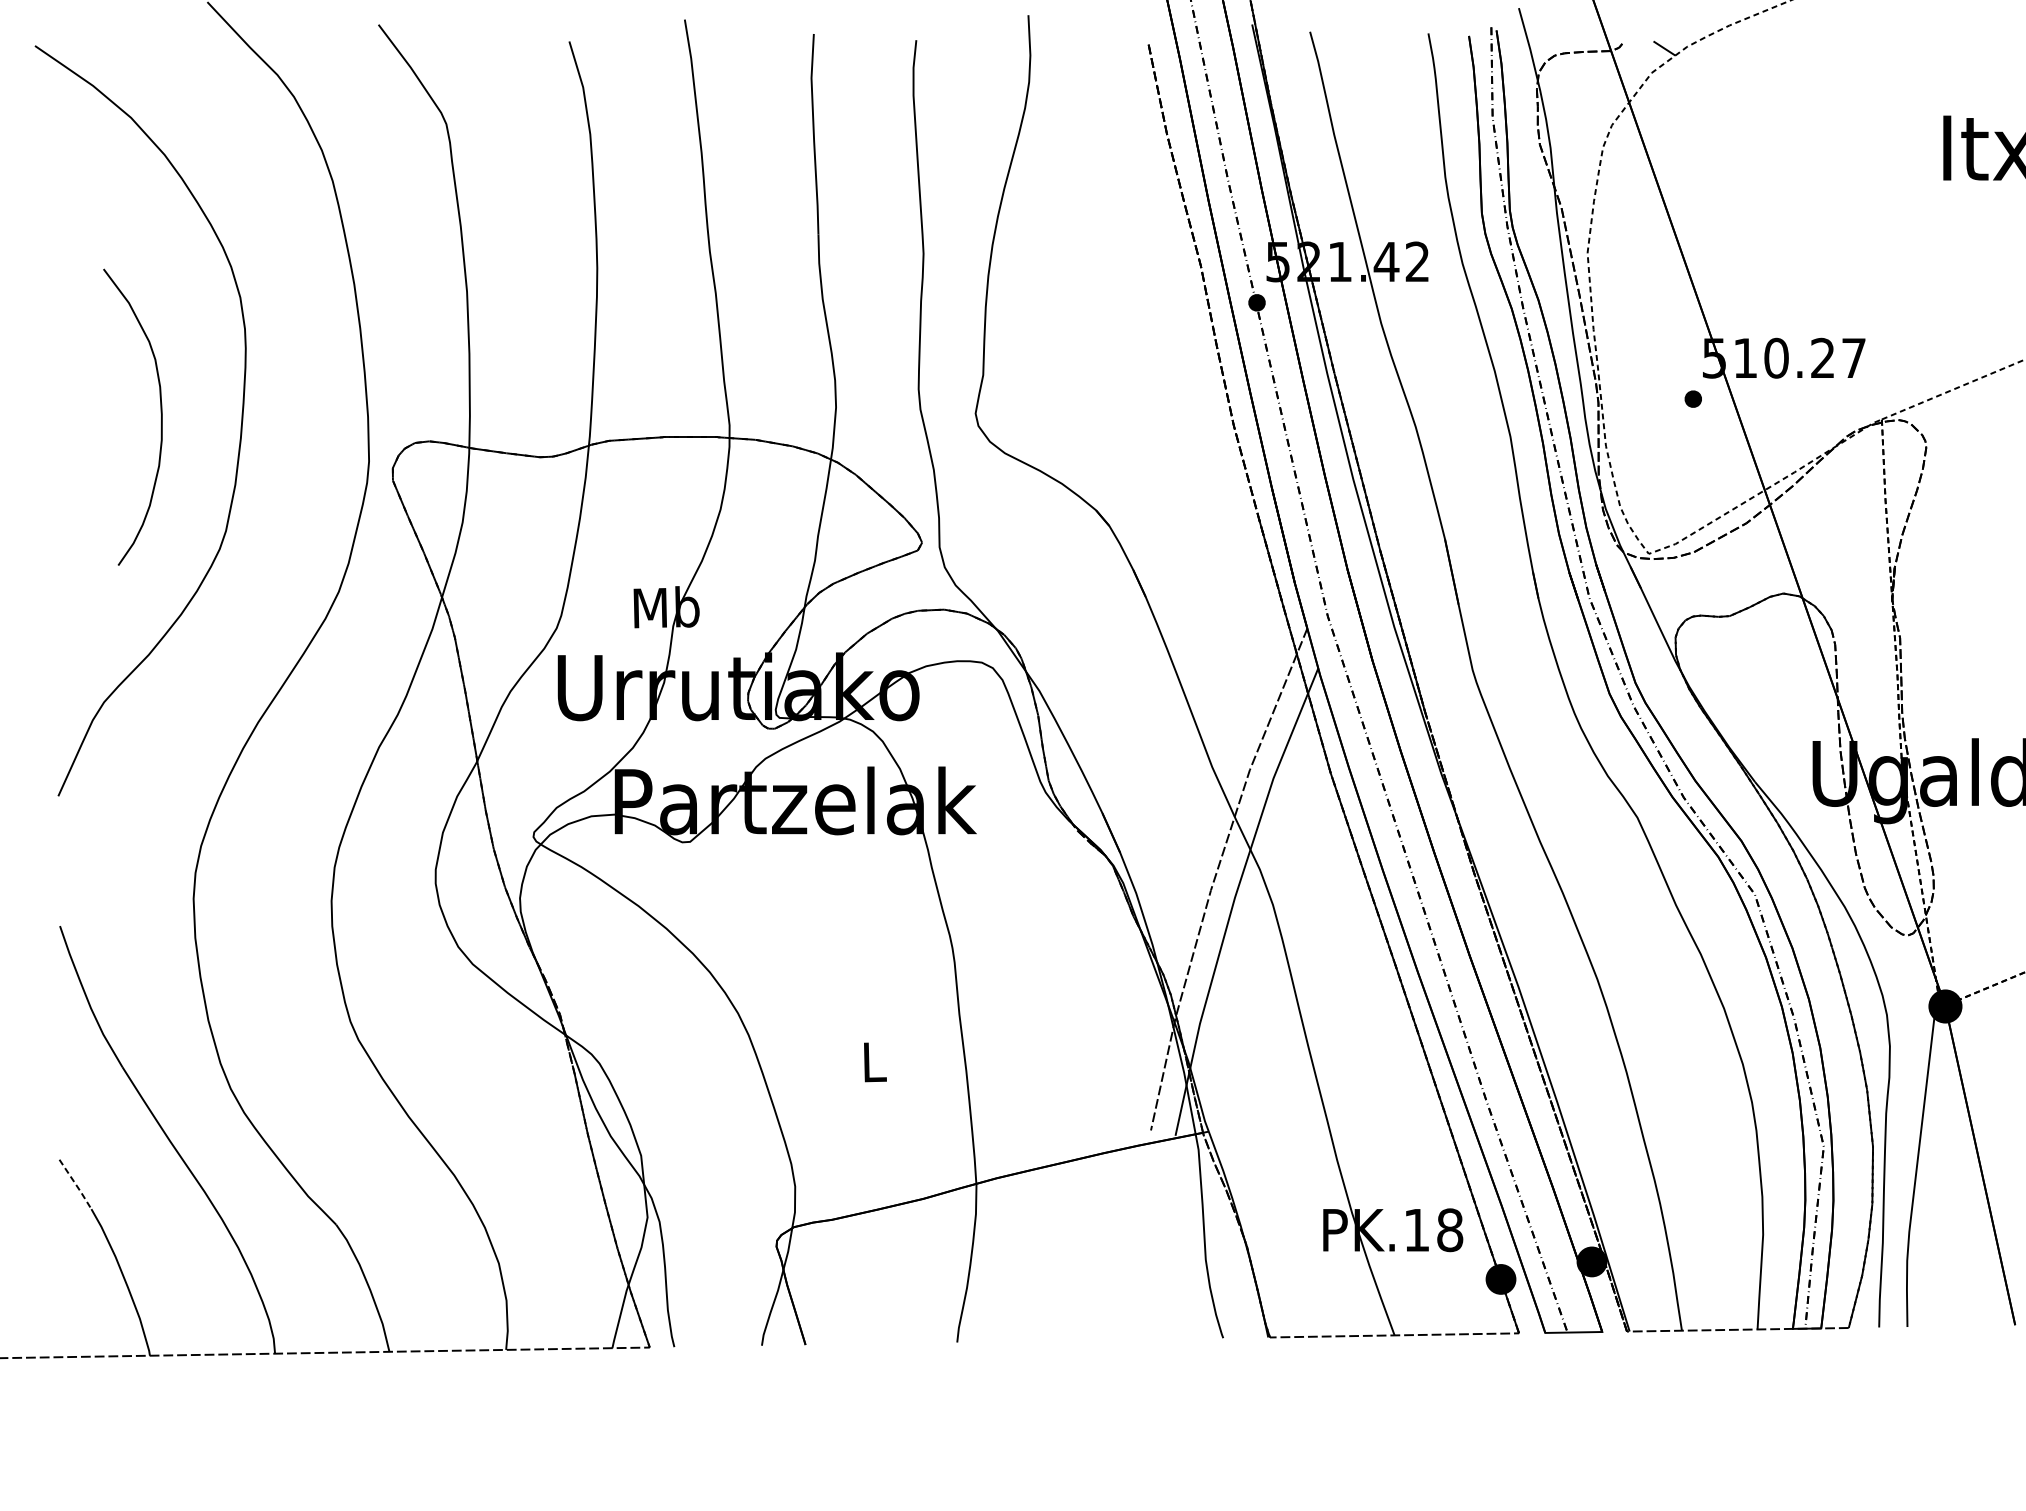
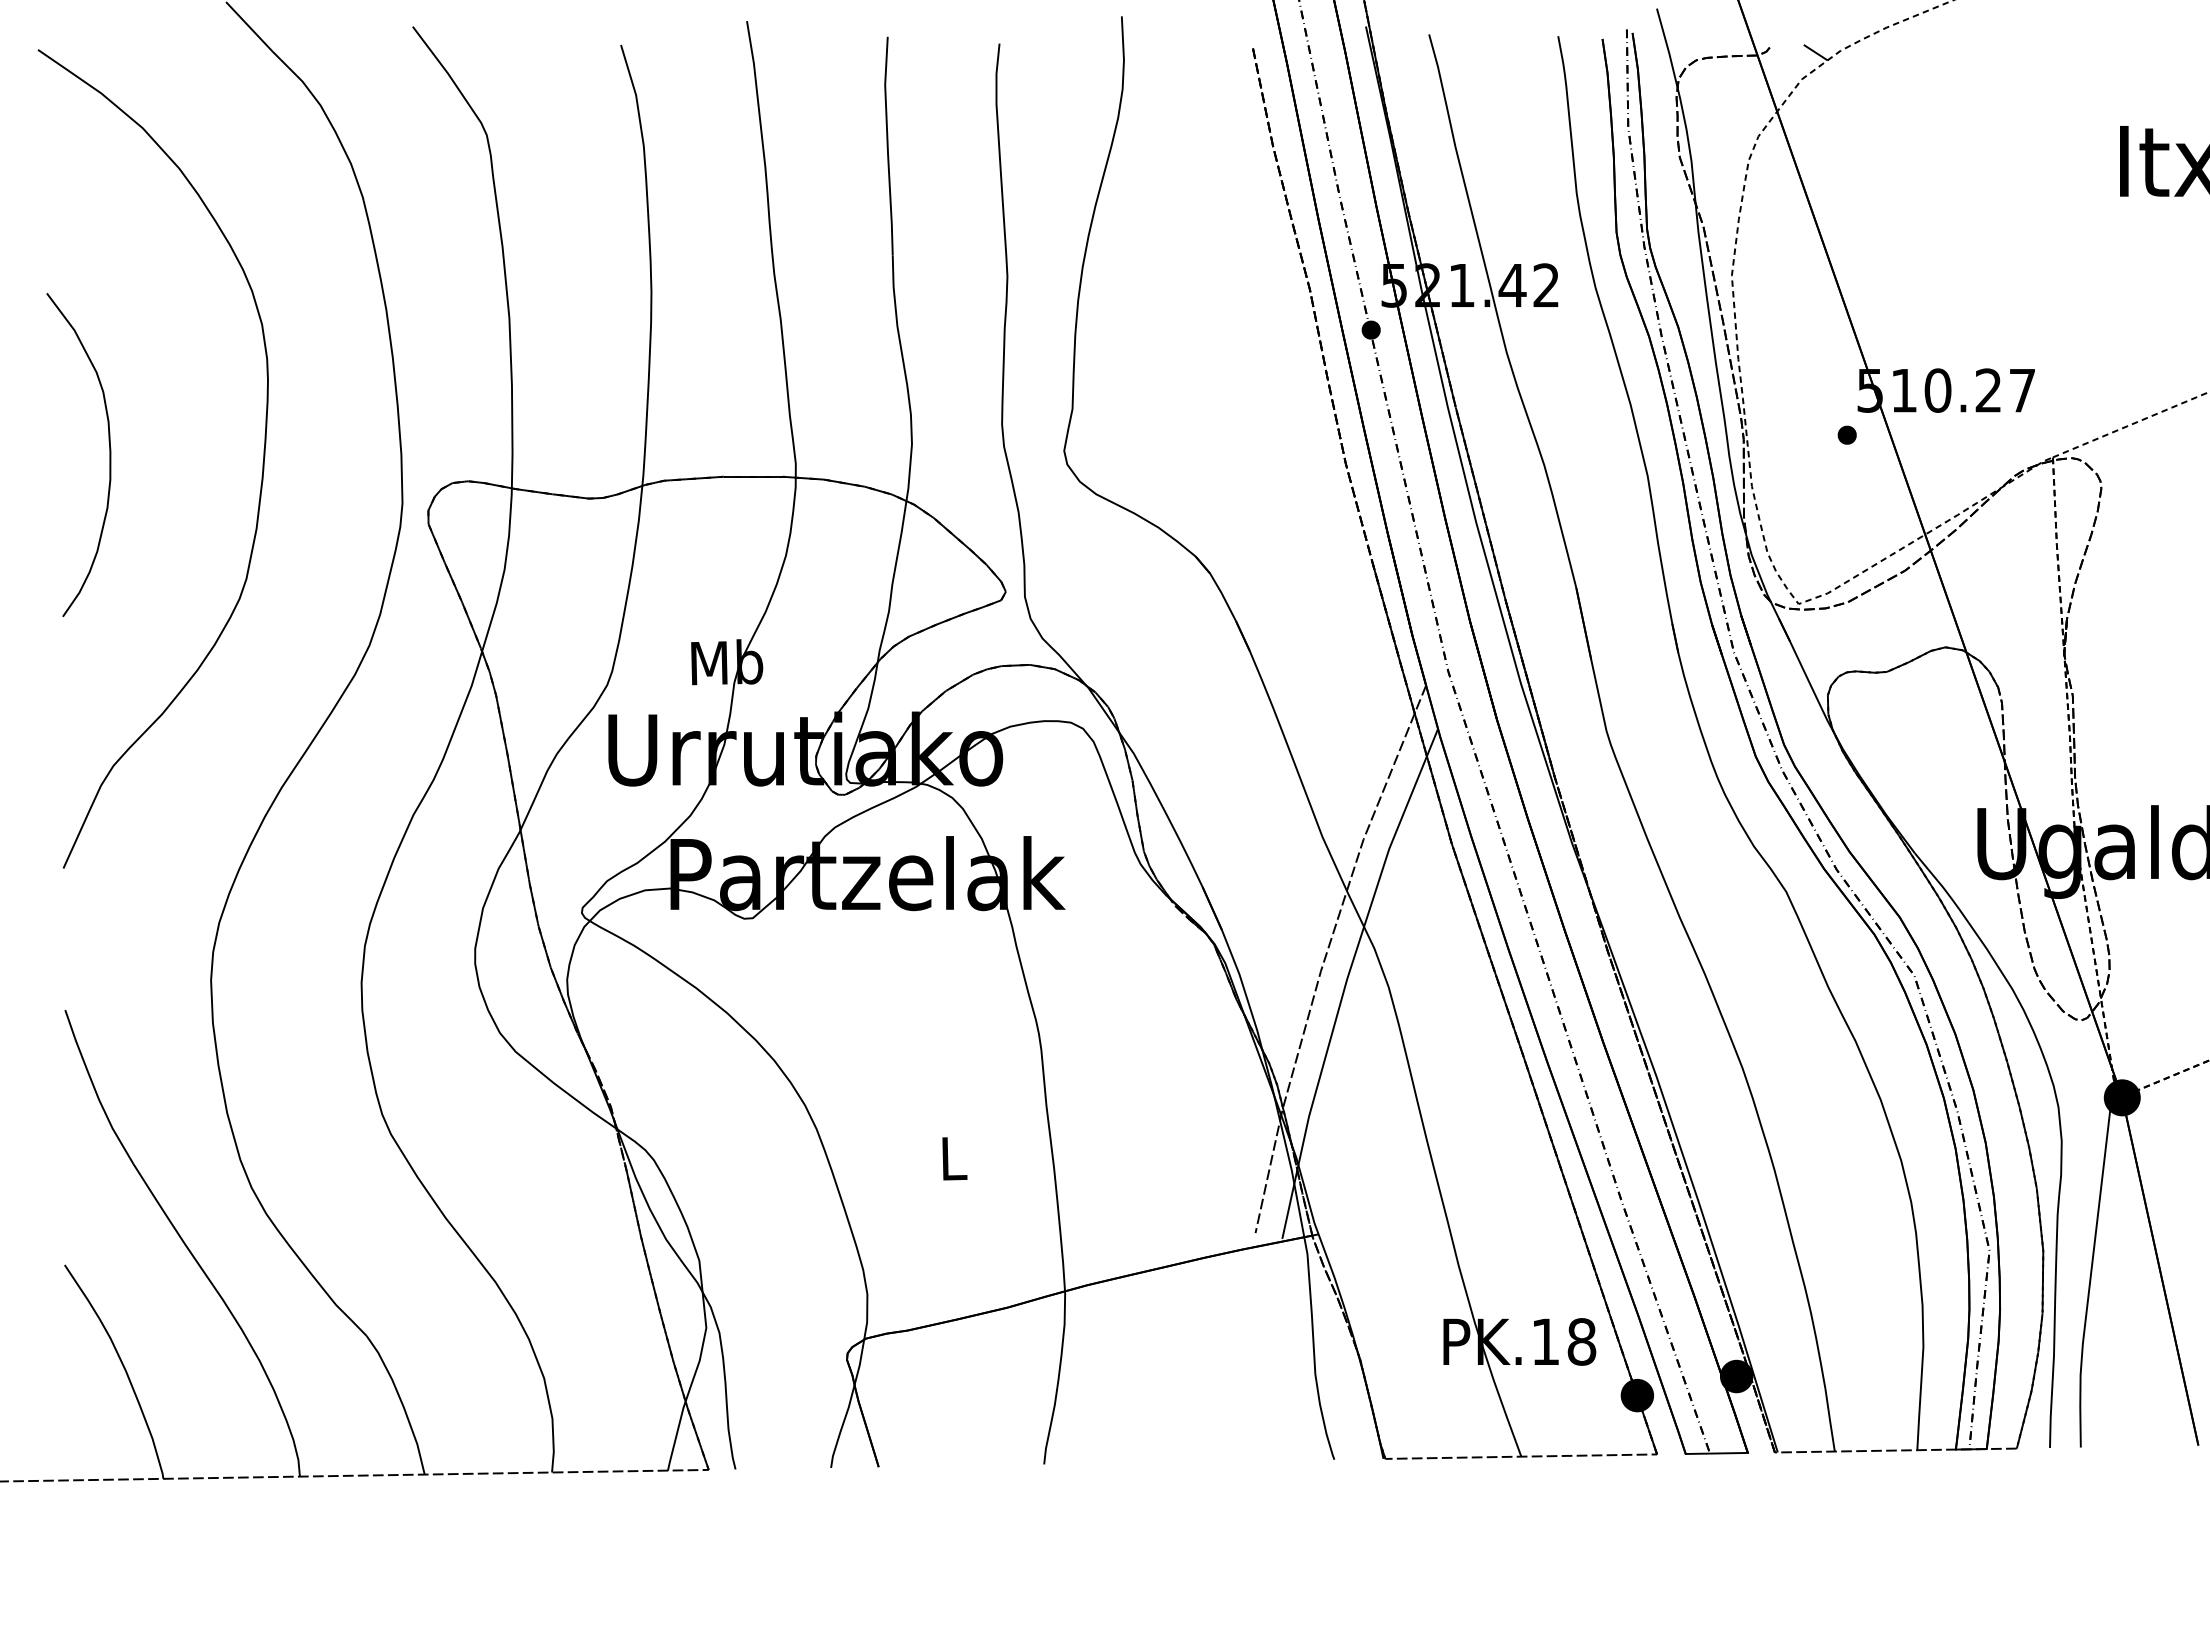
curve: (161, 416) -> (109, 454), moved
line: (76, 1184) -> (83, 1292), dashed -> solid

